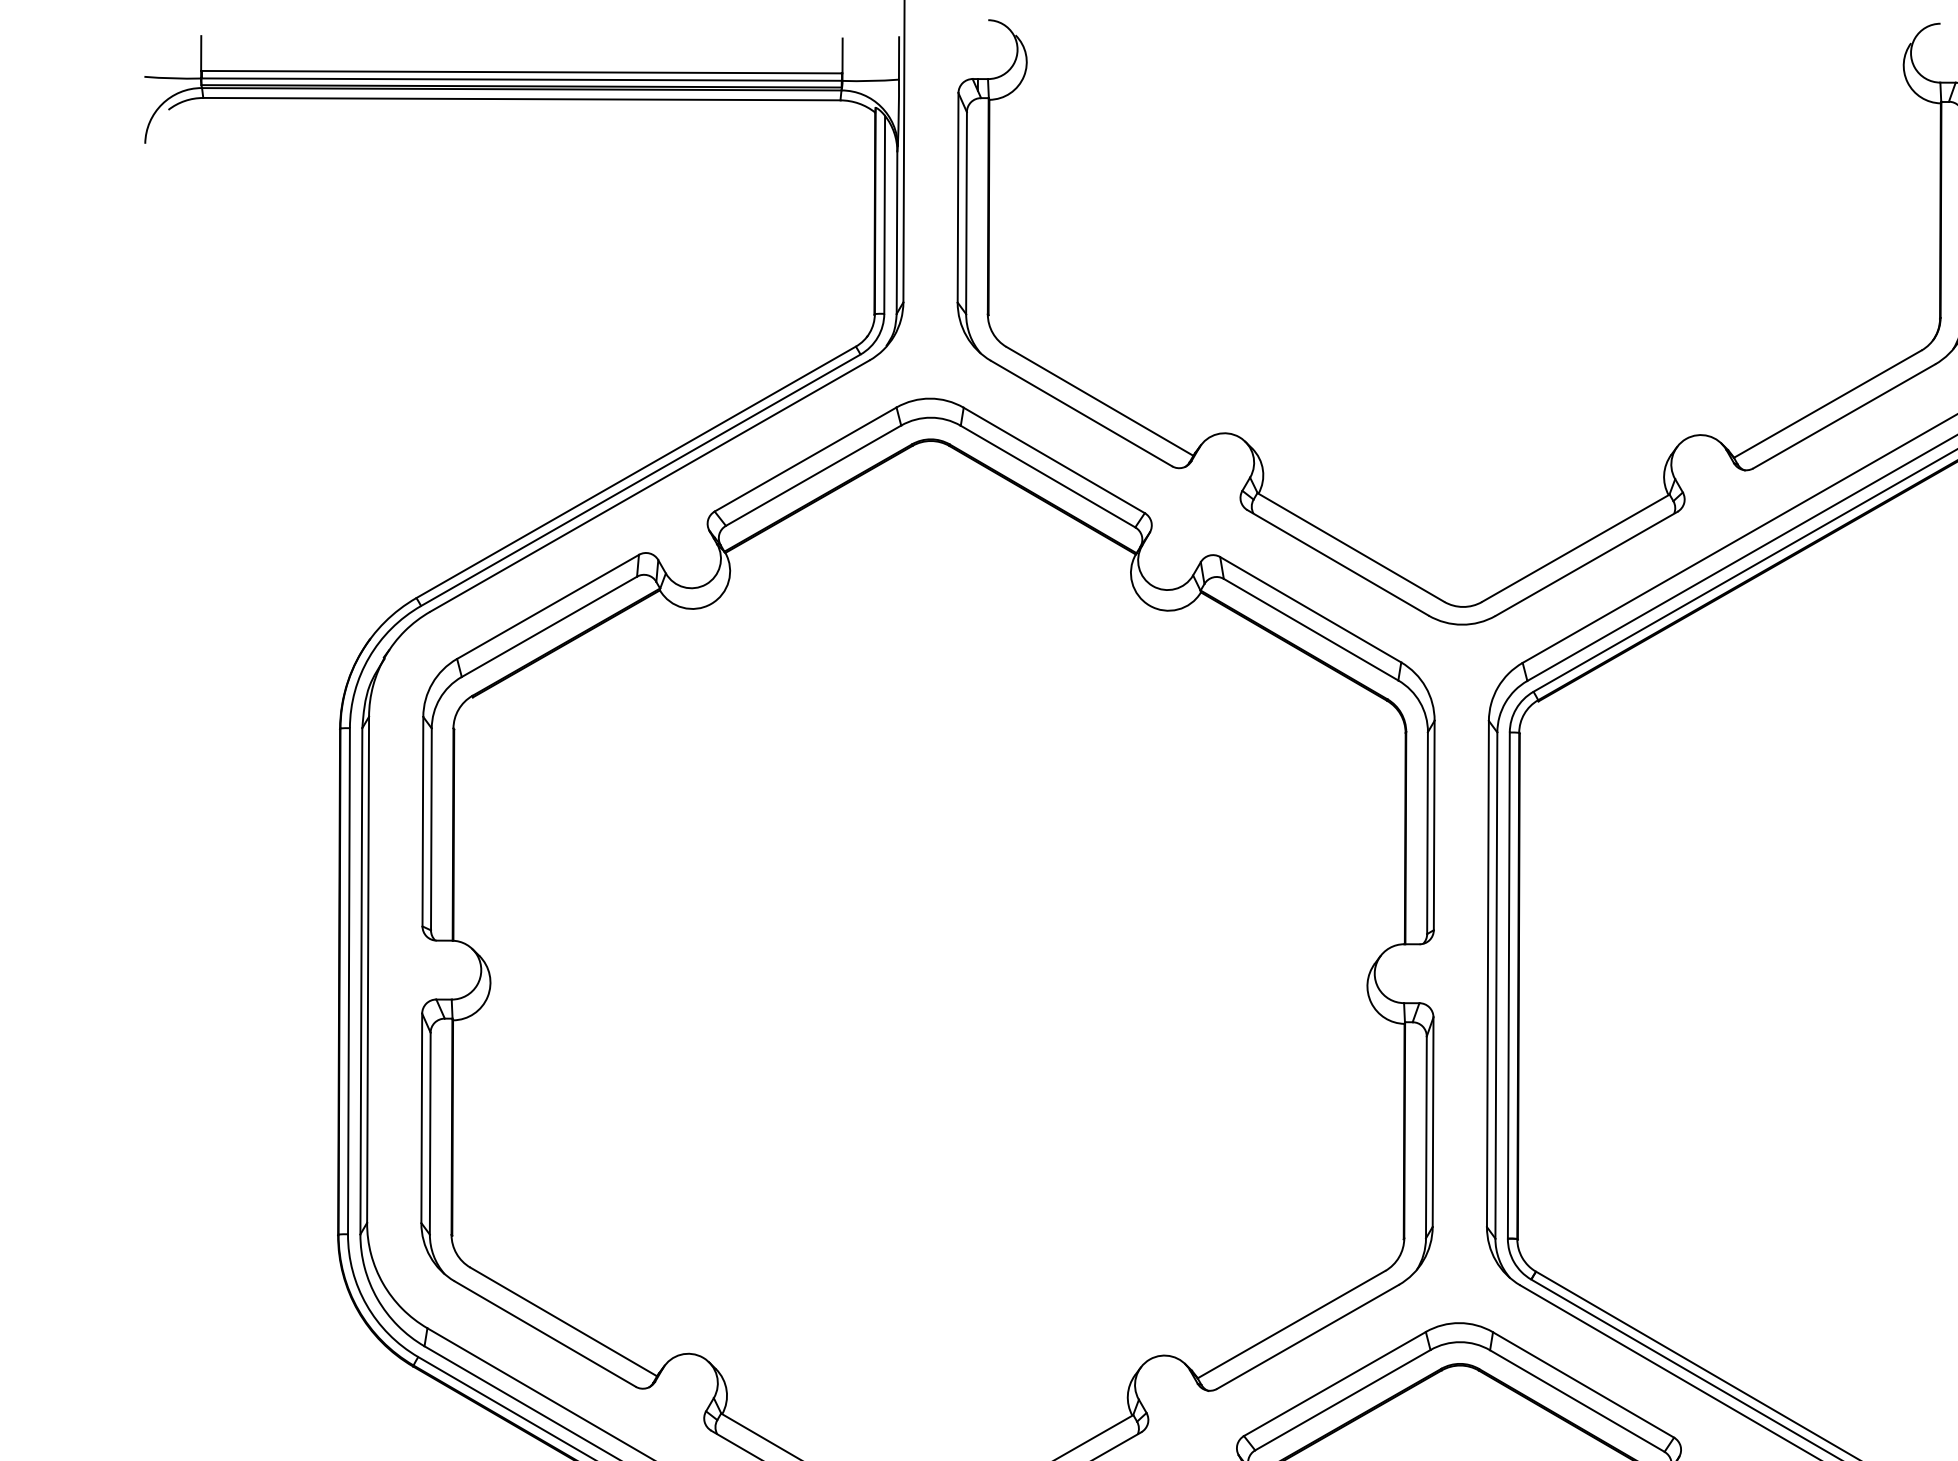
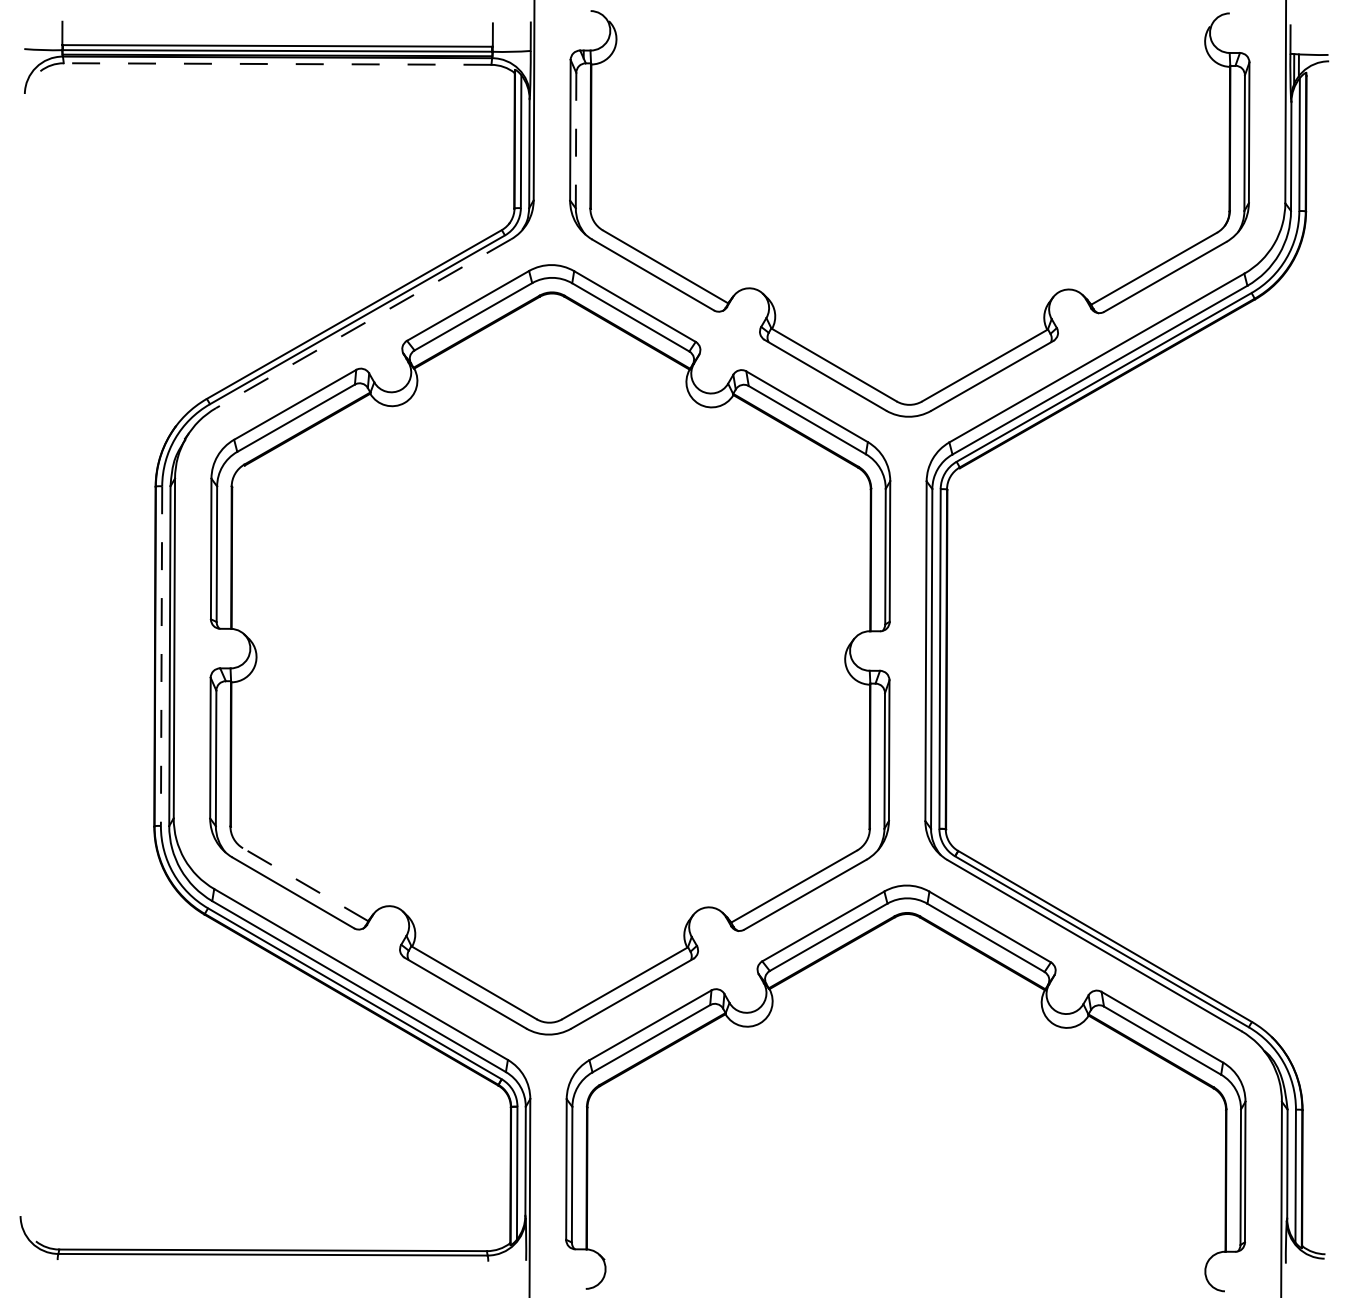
line: (521, 99) -> (277, 64), solid -> dashed
line: (967, 213) -> (576, 140), solid -> dashed
line: (649, 485) -> (363, 323), solid -> dashed
line: (348, 981) -> (161, 656), solid -> dashed
line: (563, 1321) -> (305, 884), solid -> dashed

